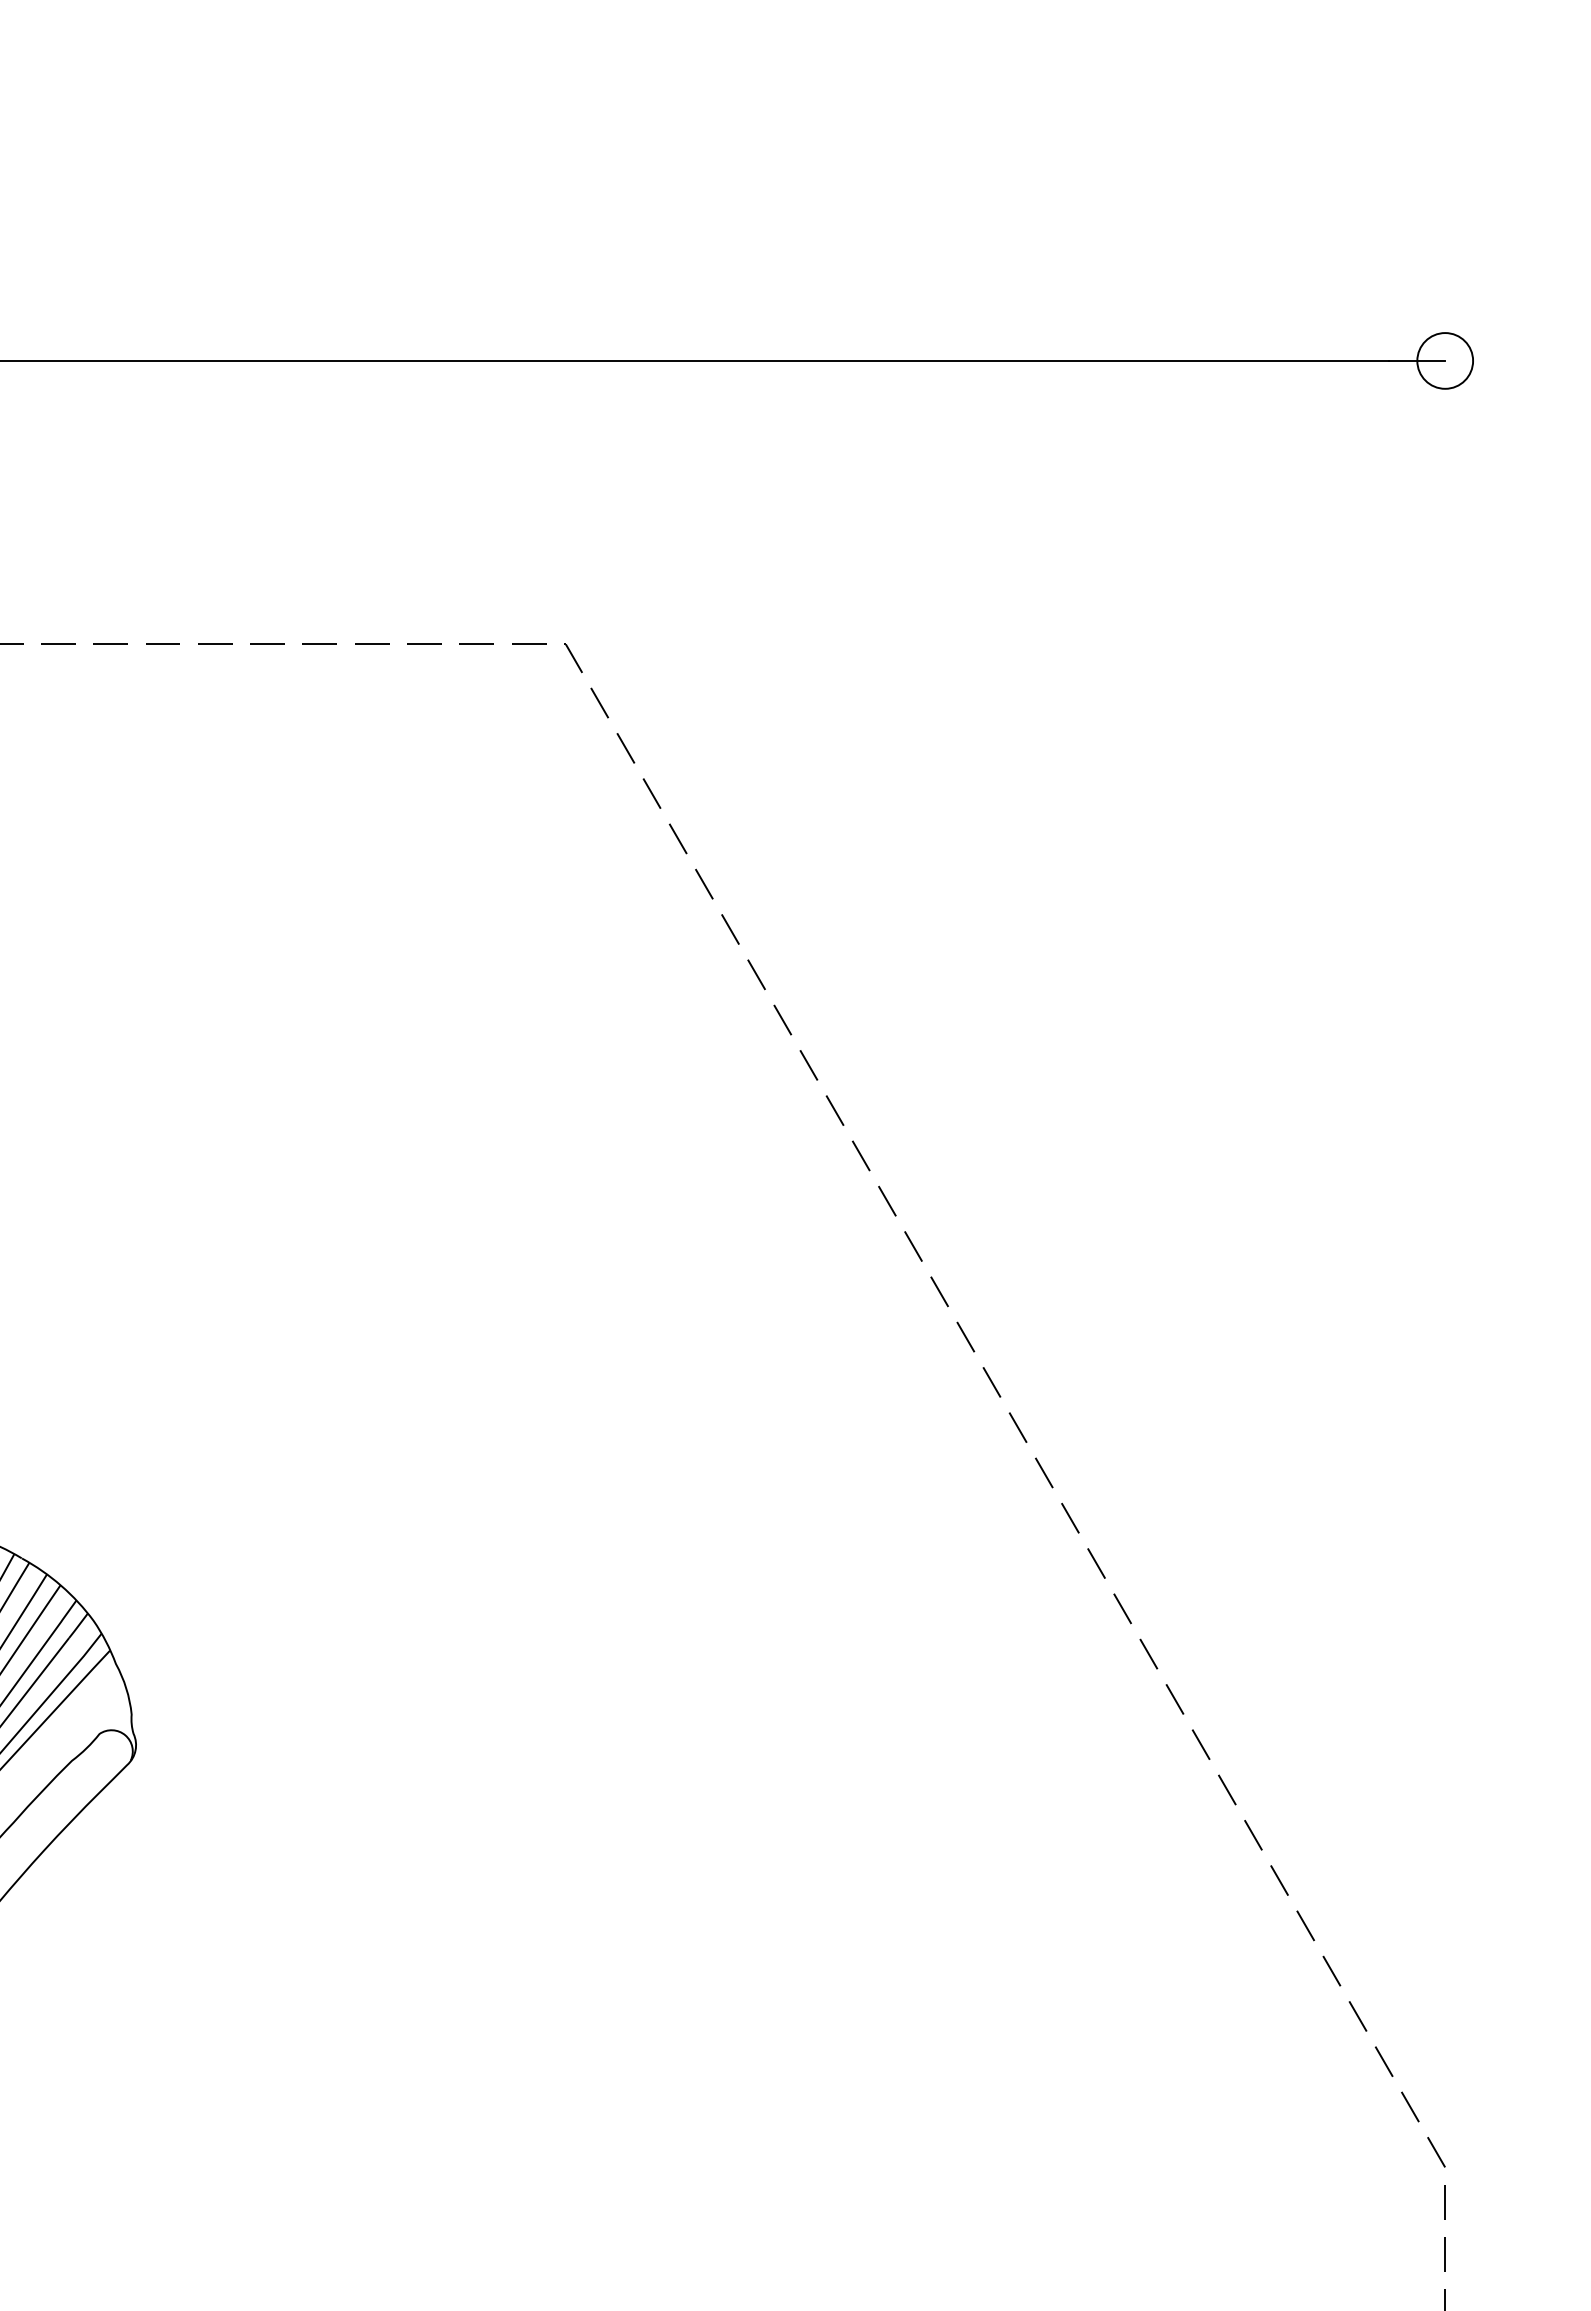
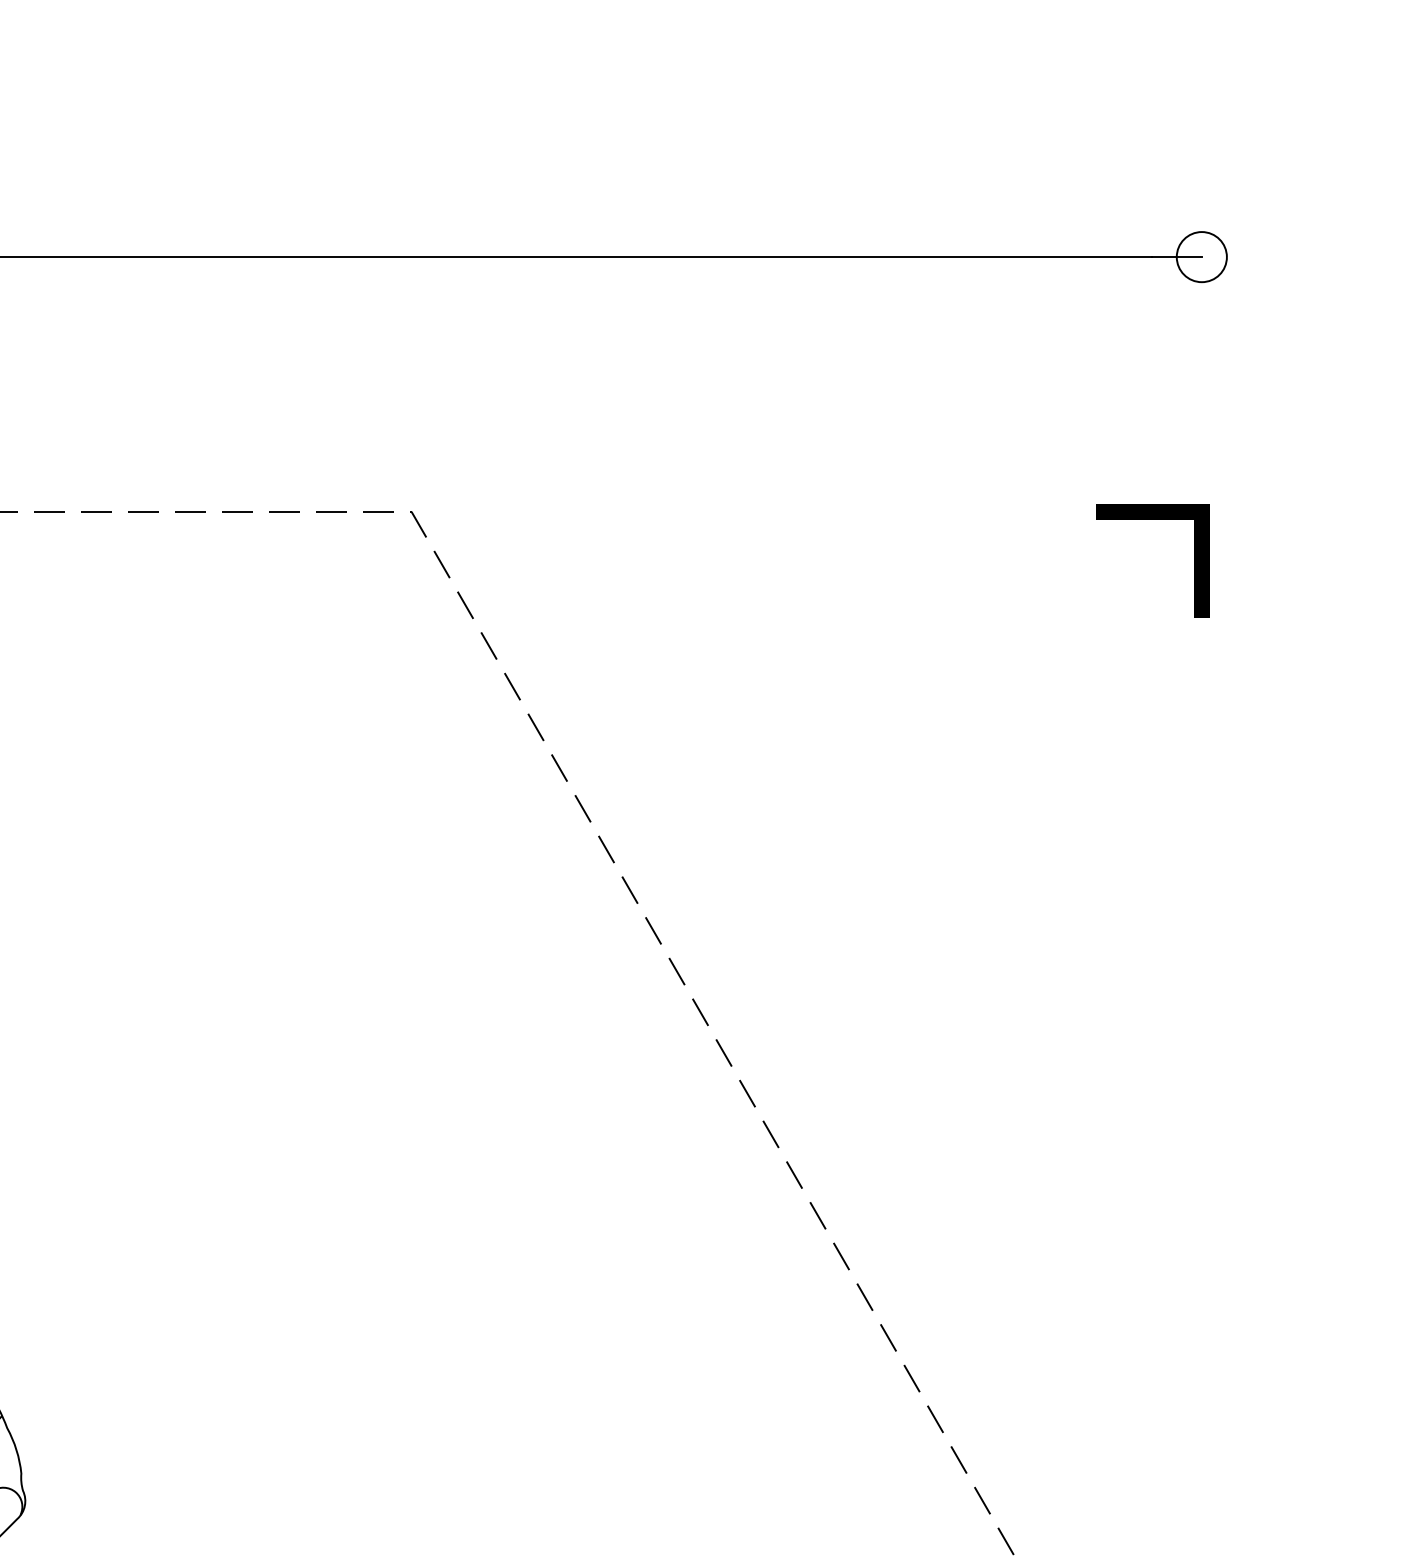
line: (1390, 652) -> (1152, 519), added

